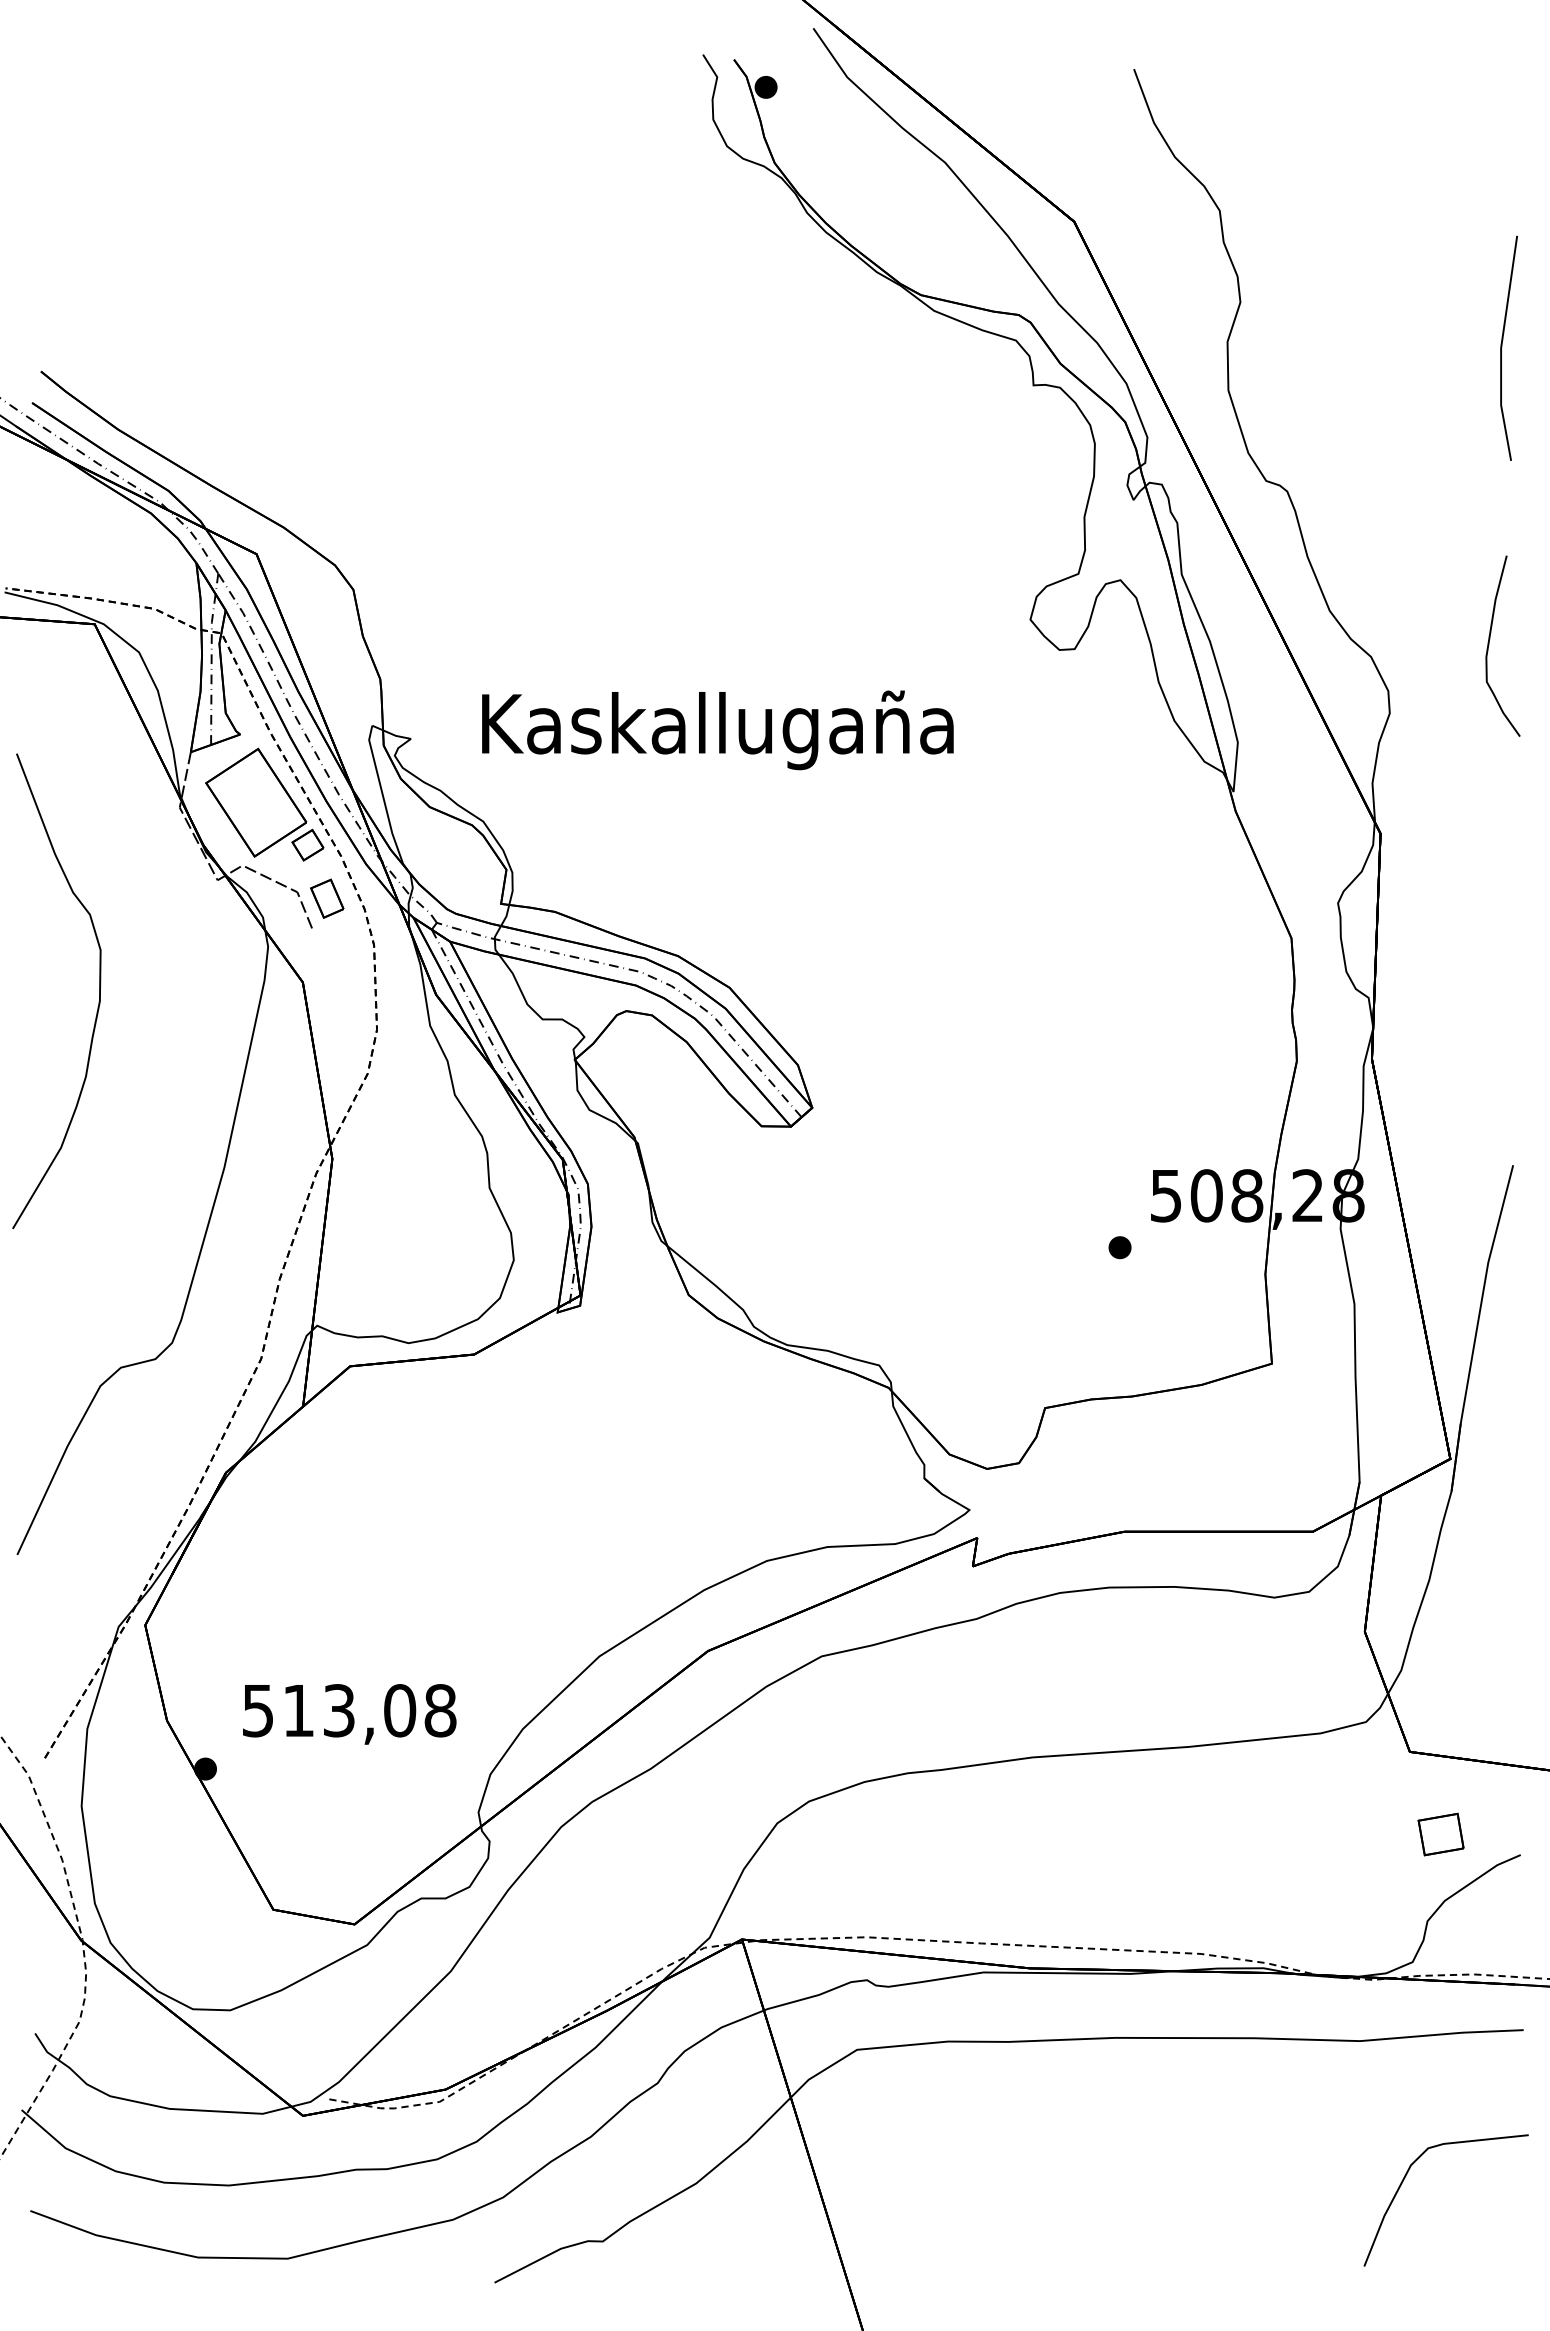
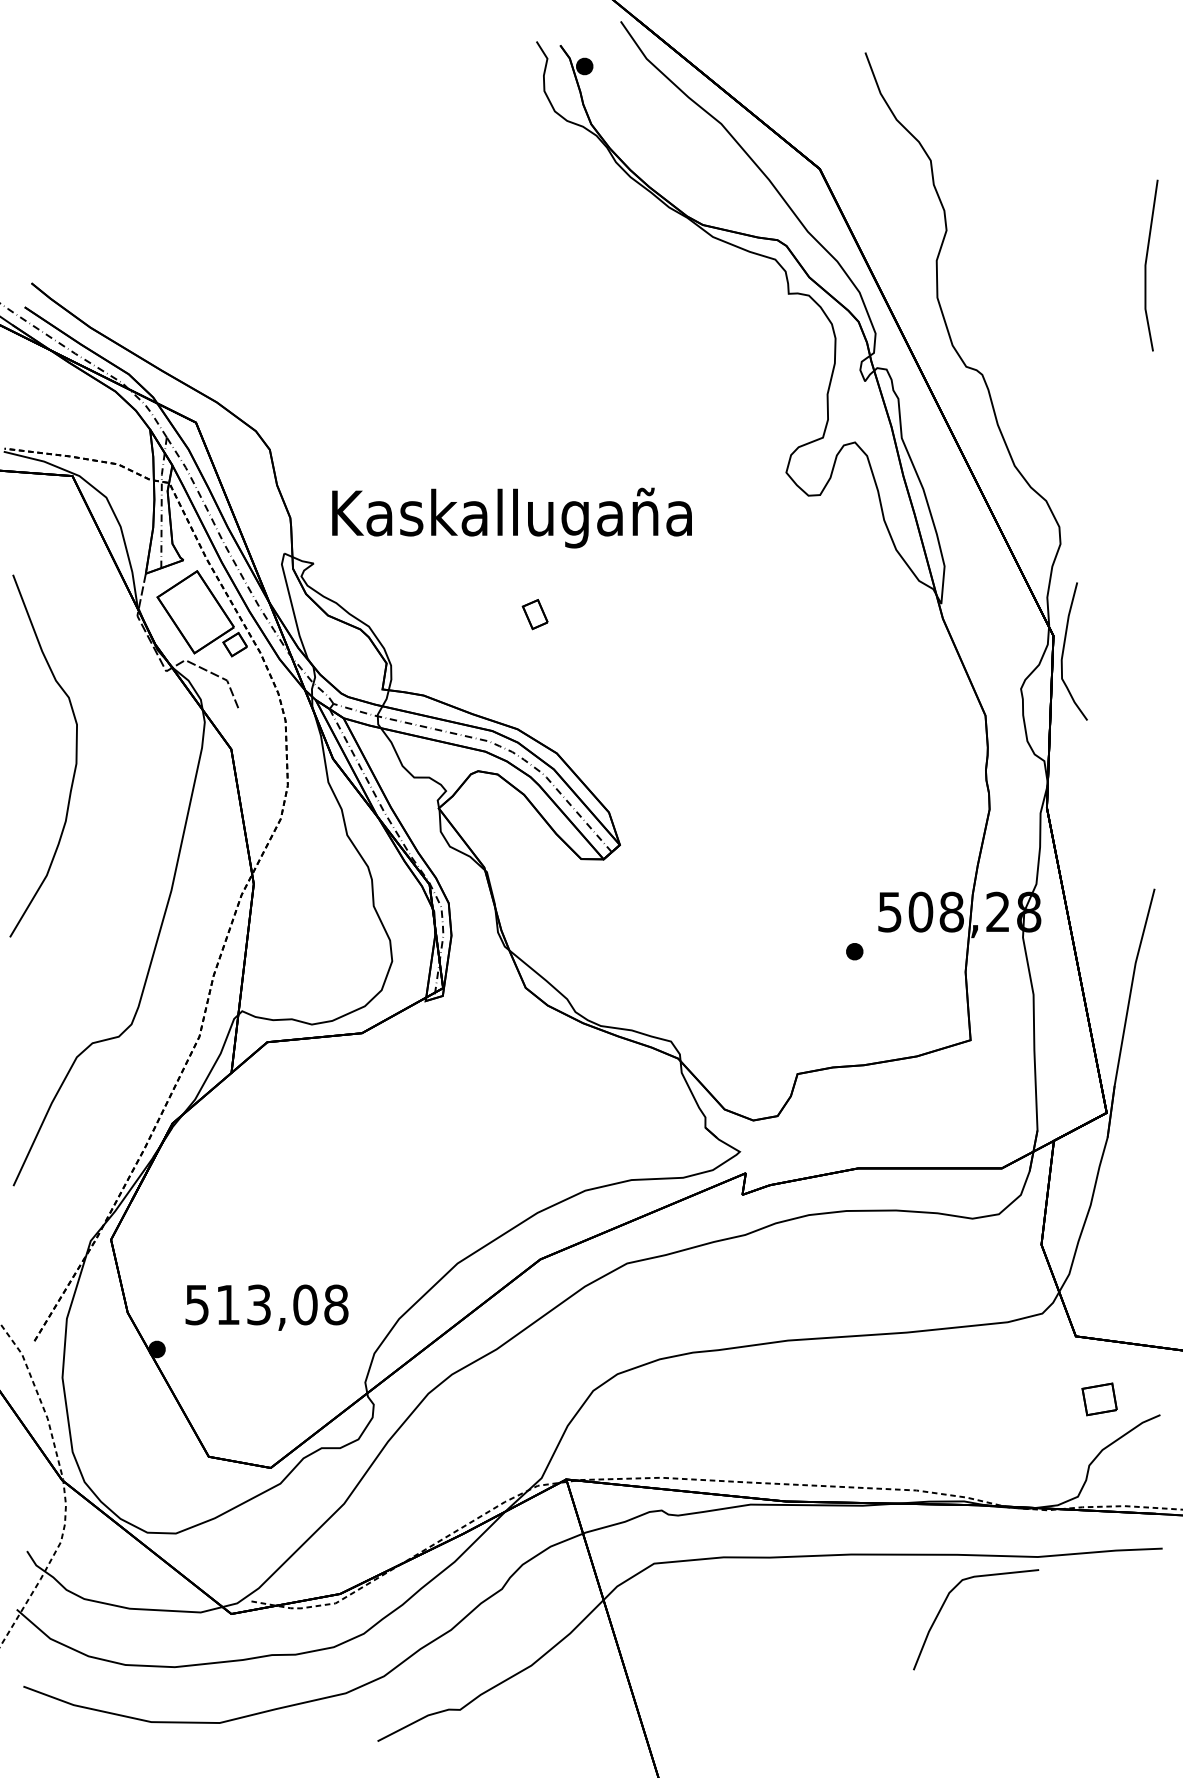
curve: (1489, 645) -> (1064, 650), moved
text: (717, 730) -> (511, 518), moved
part: (327, 898) -> (535, 614), moved
curve: (1405, 2178) -> (945, 1603), moved

